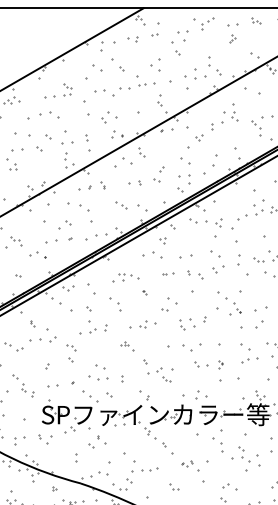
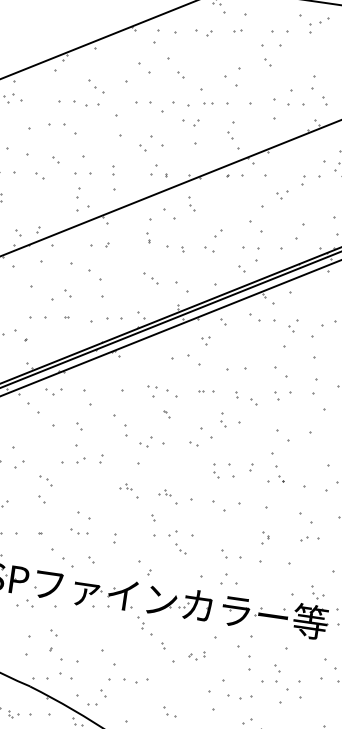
part: (67, 89) -> (95, 93), size x1.4
part: (132, 99) -> (190, 122), added
part: (102, 185) -> (147, 238), moved
part: (128, 277) -> (161, 393), moved
part: (182, 290) -> (223, 419), added
part: (235, 308) -> (276, 474), moved
part: (147, 324) -> (151, 442), moved
part: (153, 346) -> (168, 497), added
part: (249, 360) -> (308, 538), size x0.7
part: (201, 364) -> (231, 555), moved
part: (98, 377) -> (79, 531), size x0.6
part: (101, 439) -> (55, 653), moved
part: (76, 457) -> (29, 646), size x1.6
part: (187, 463) -> (197, 655), moved
part: (219, 470) -> (240, 696), added

